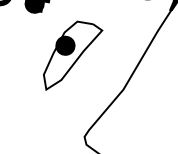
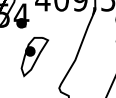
part: (71, 58) -> (34, 57), moved

